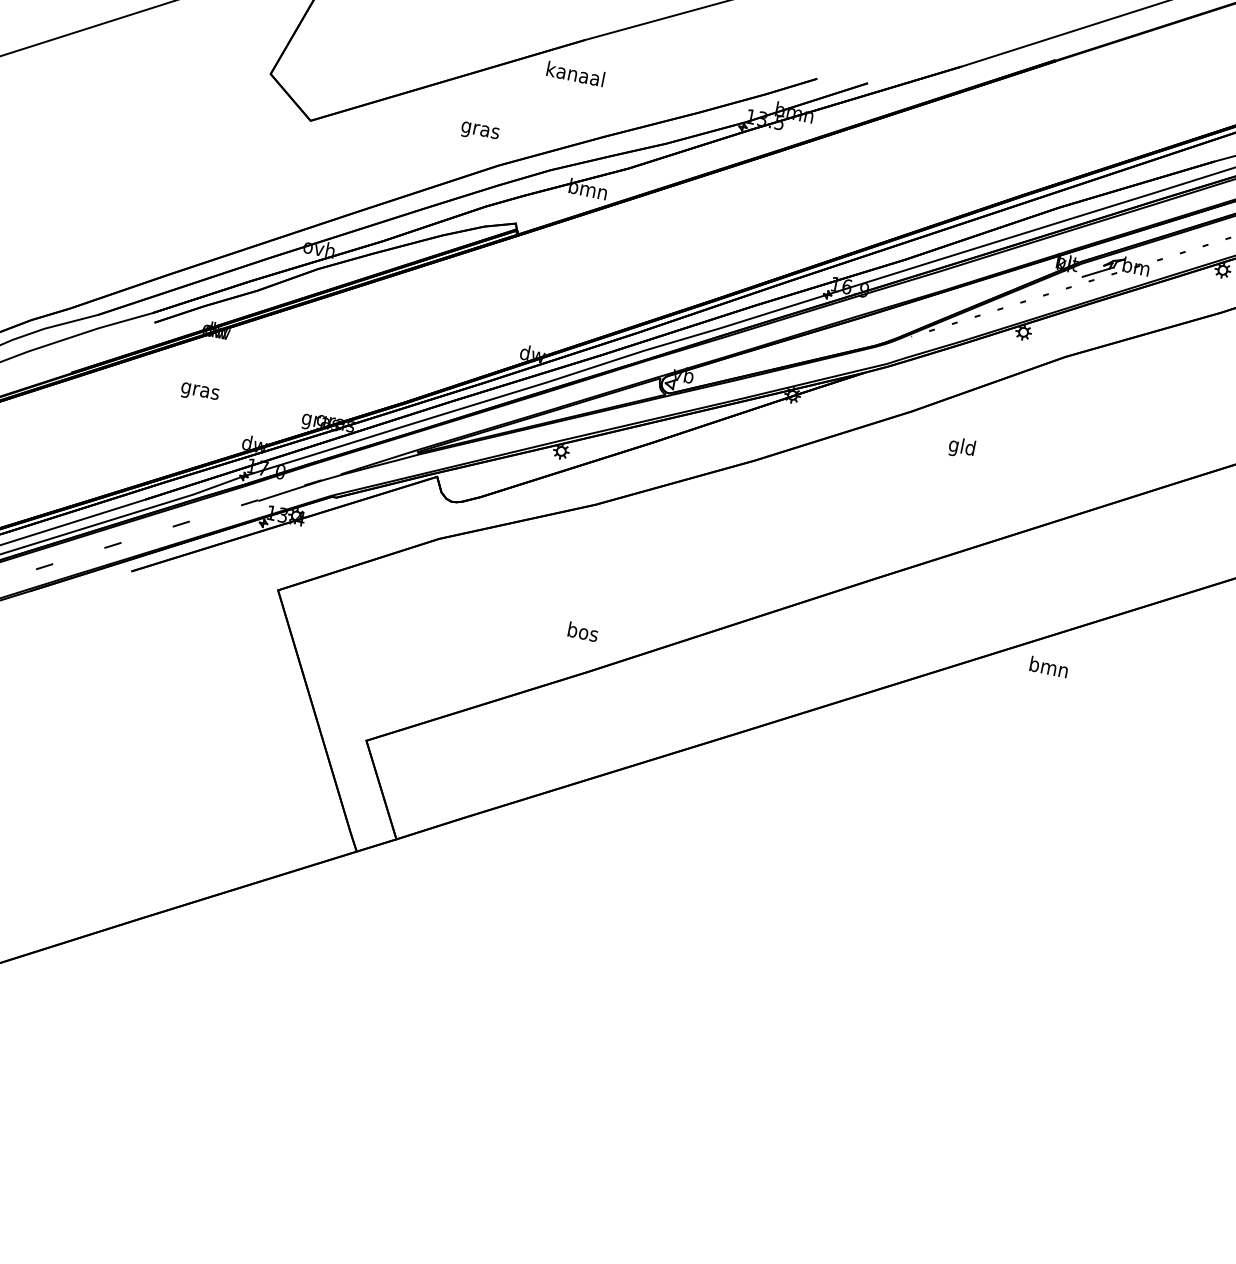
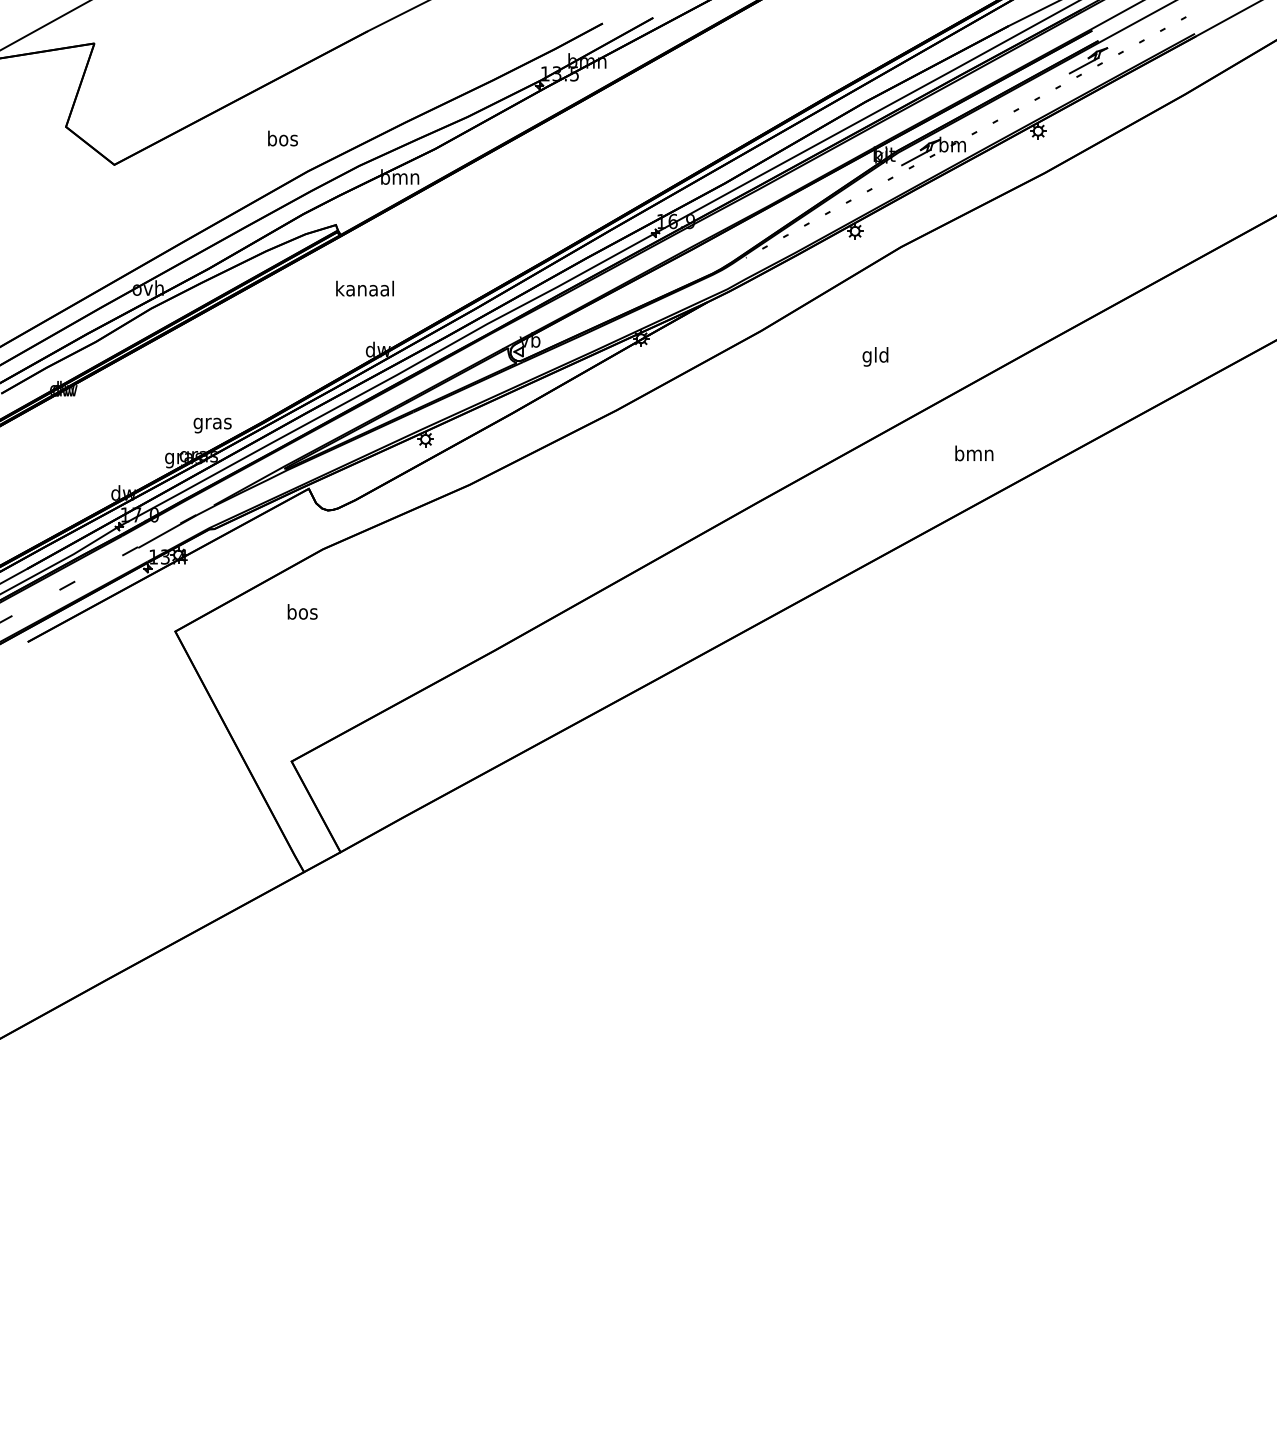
text: (575, 73) -> (364, 288), moved
text: (480, 130) -> (282, 140), gras -> bos
text: (199, 392) -> (212, 425), moved
text: (961, 447) -> (875, 356), moved
text: (583, 631) -> (302, 611), moved
text: (1049, 667) -> (974, 453), moved

